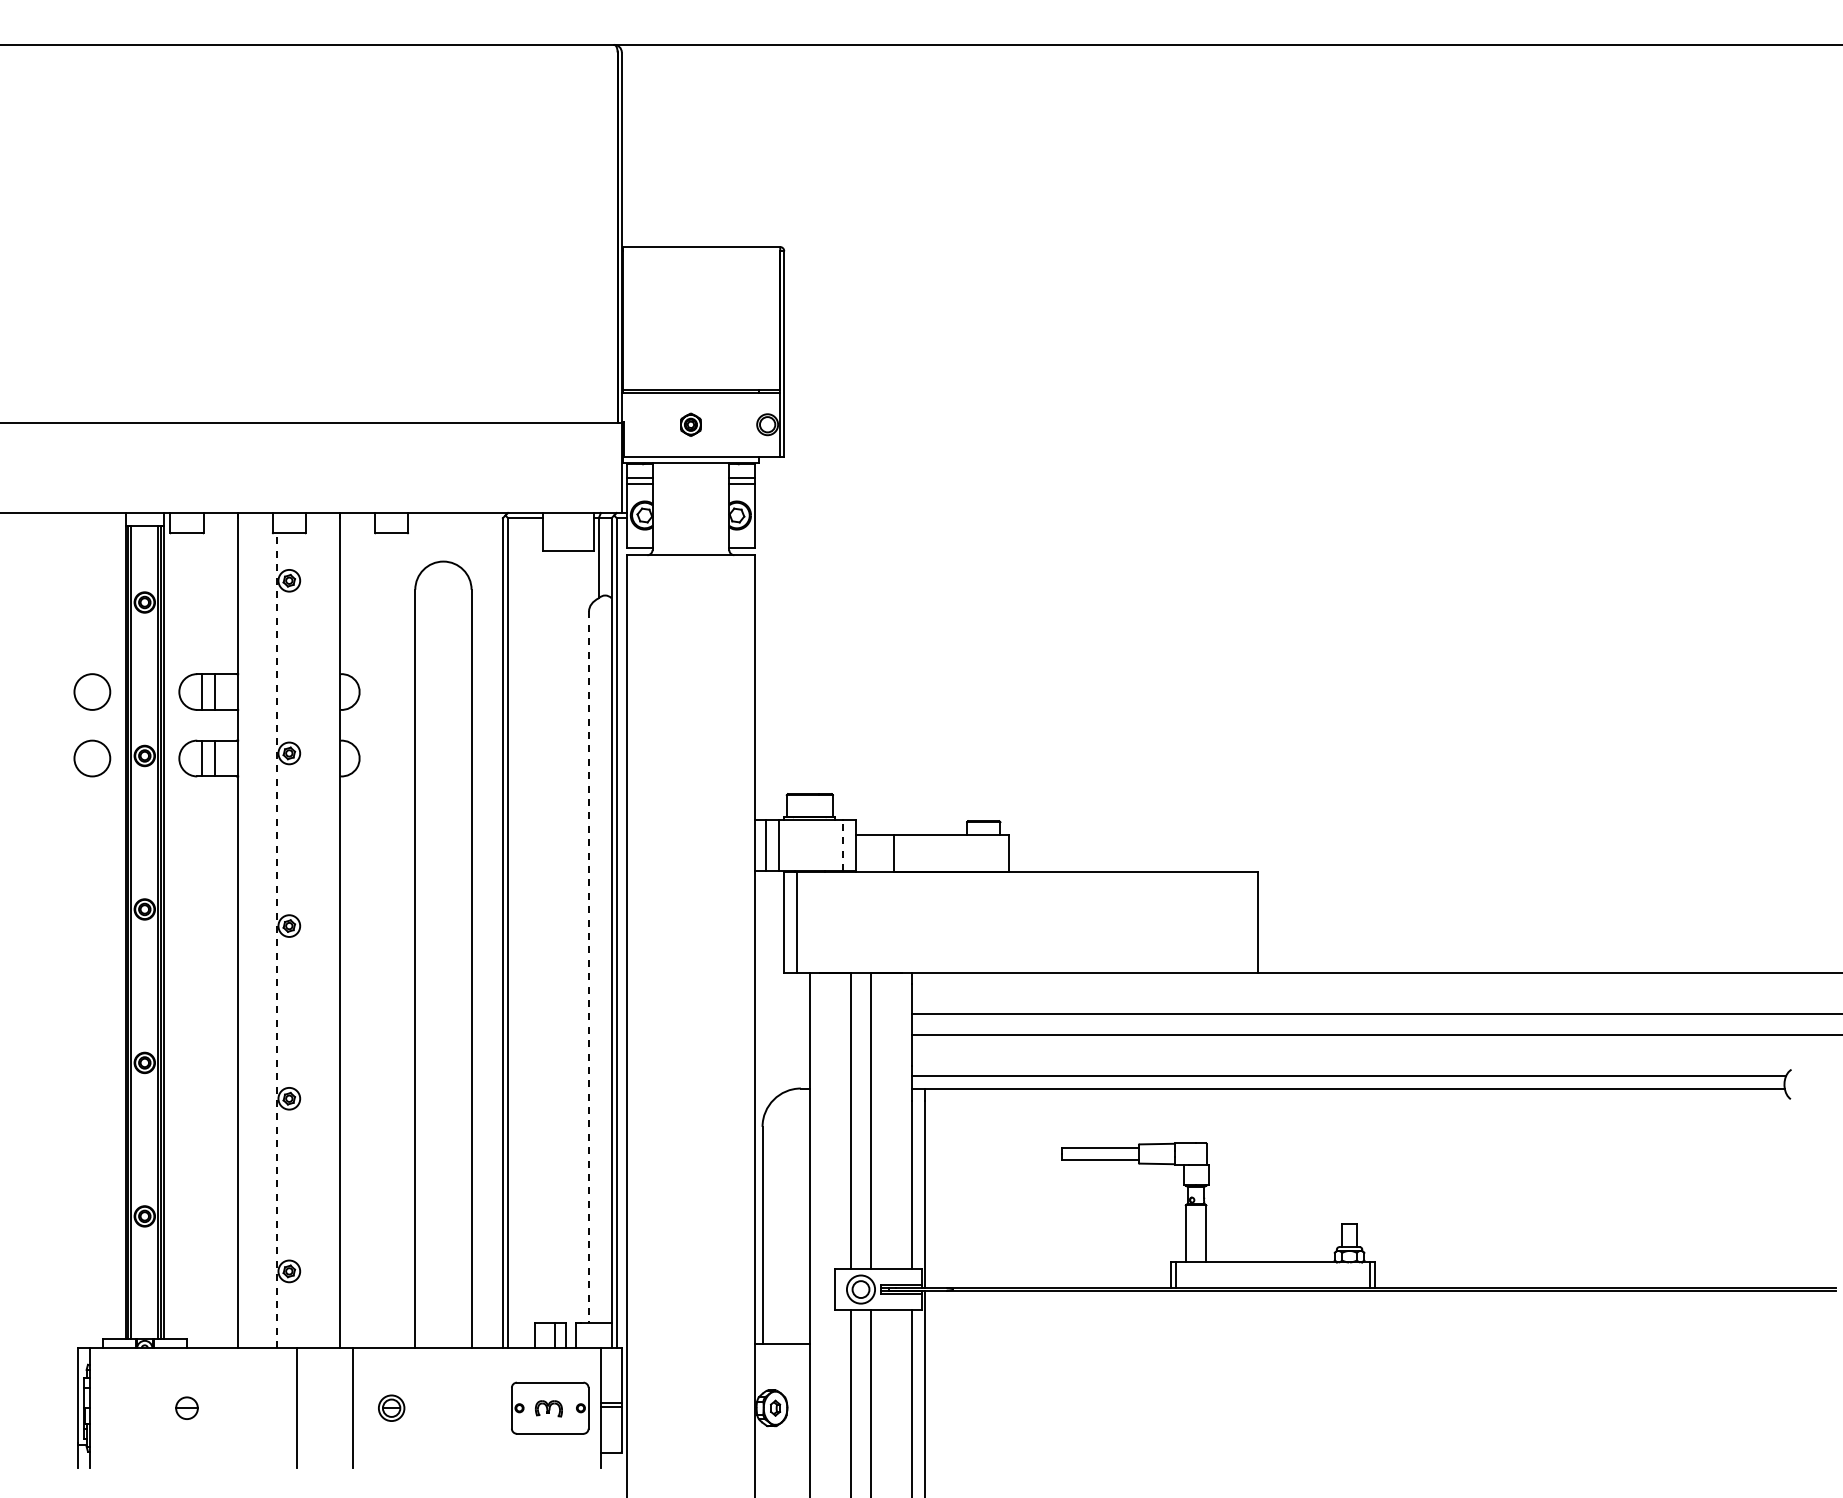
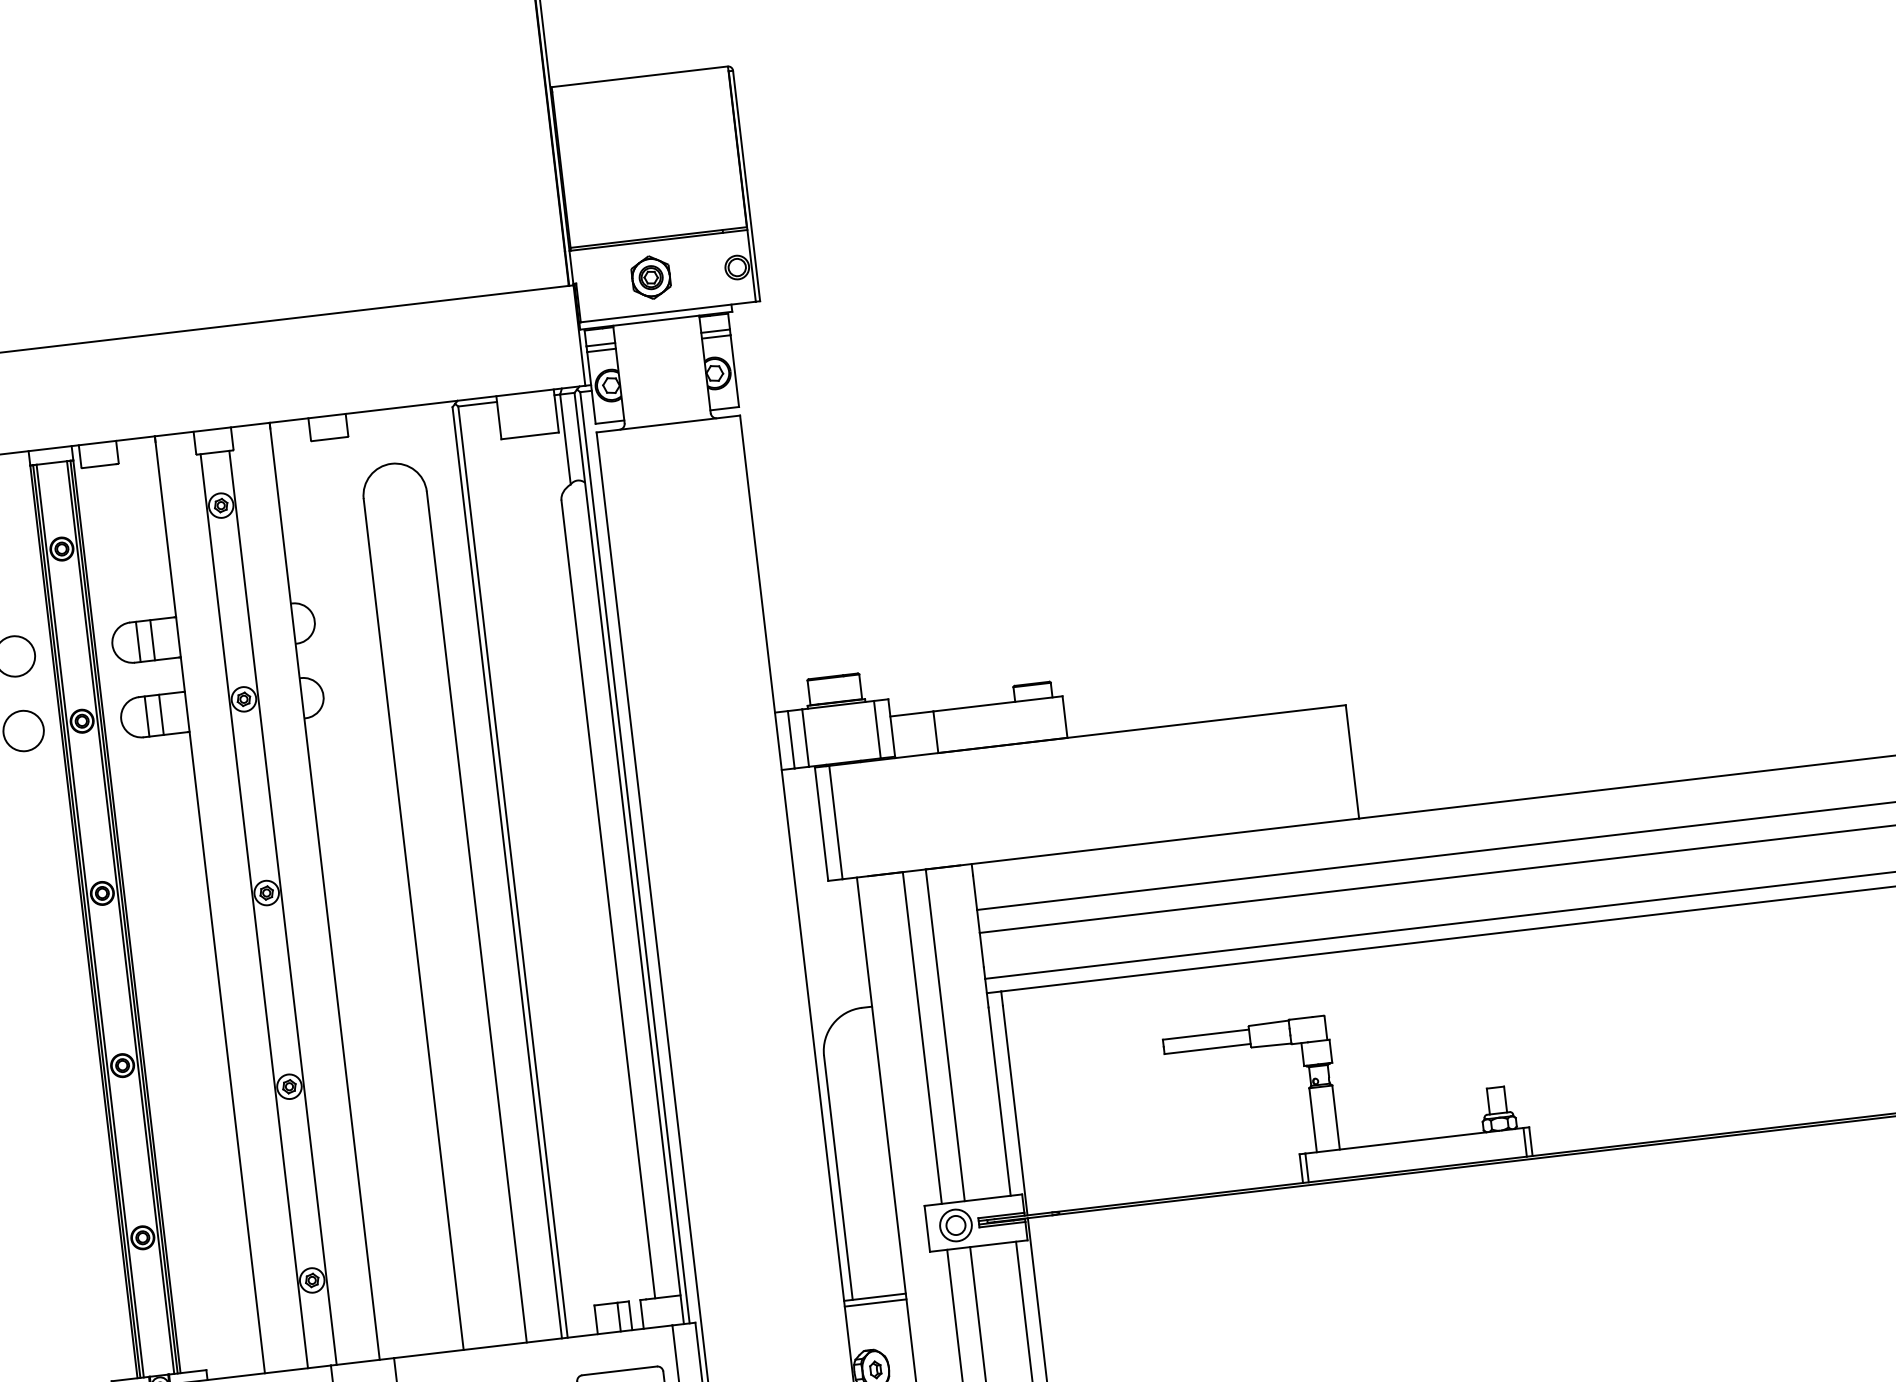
part: (690, 424) -> (650, 277), size x1.67
line: (843, 845) -> (877, 729), dashed -> solid
line: (276, 940) -> (254, 910), dashed -> solid
line: (302, 940) -> (283, 907), added
line: (589, 967) -> (608, 899), dashed -> solid
line: (781, 1349) -> (874, 1303), added

